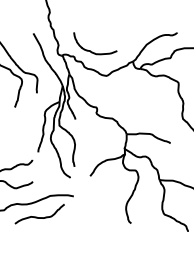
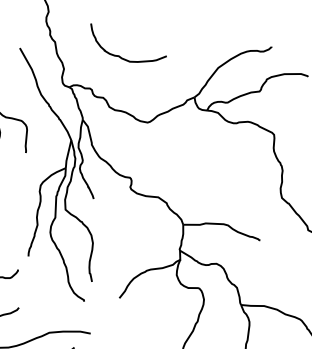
curve: (92, 51) -> (123, 57), moved

